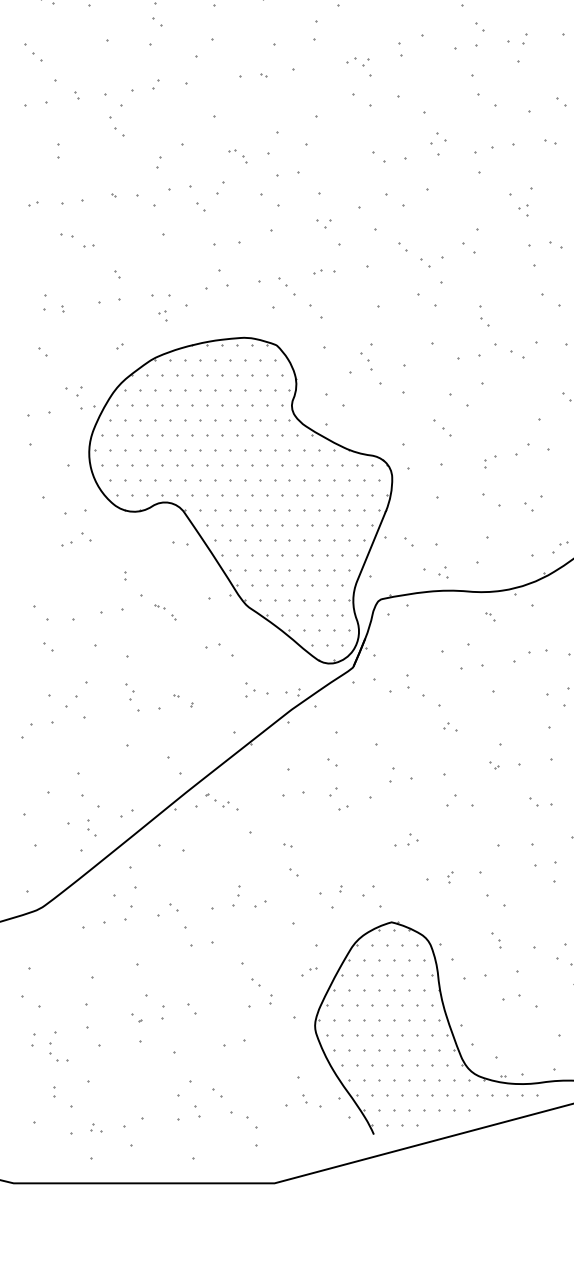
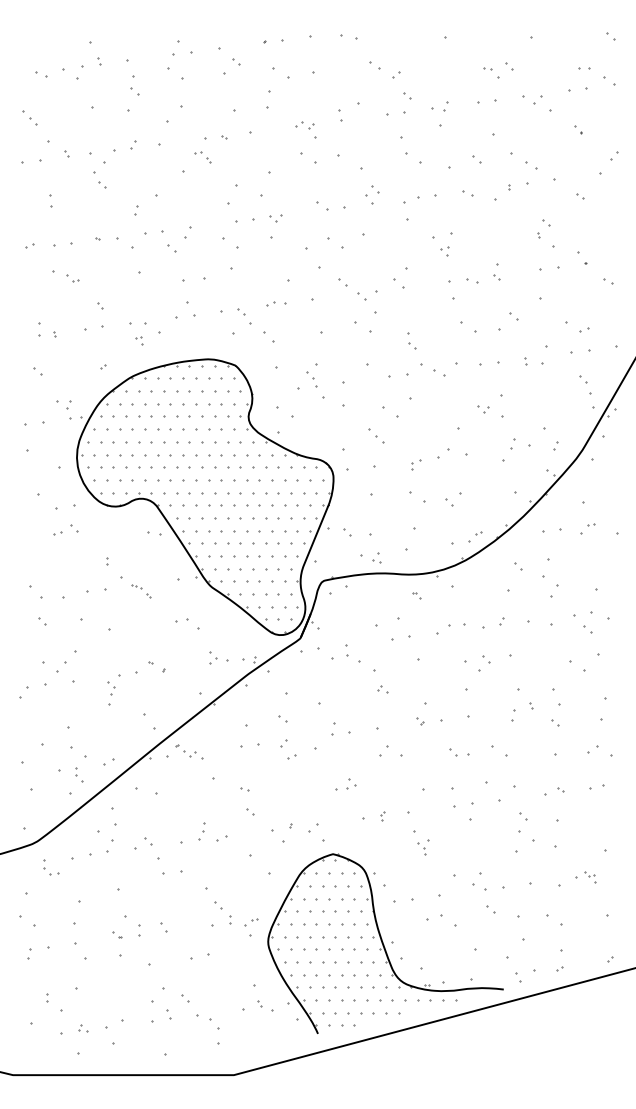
part: (237, 156) -> (202, 157), moved
part: (323, 223) -> (275, 218), moved
part: (83, 242) -> (72, 278), size x0.62
part: (129, 692) -> (111, 688), moved
part: (496, 940) -> (421, 848), moved
part: (309, 972) -> (251, 922), moved
part: (52, 1053) -> (45, 868), moved

